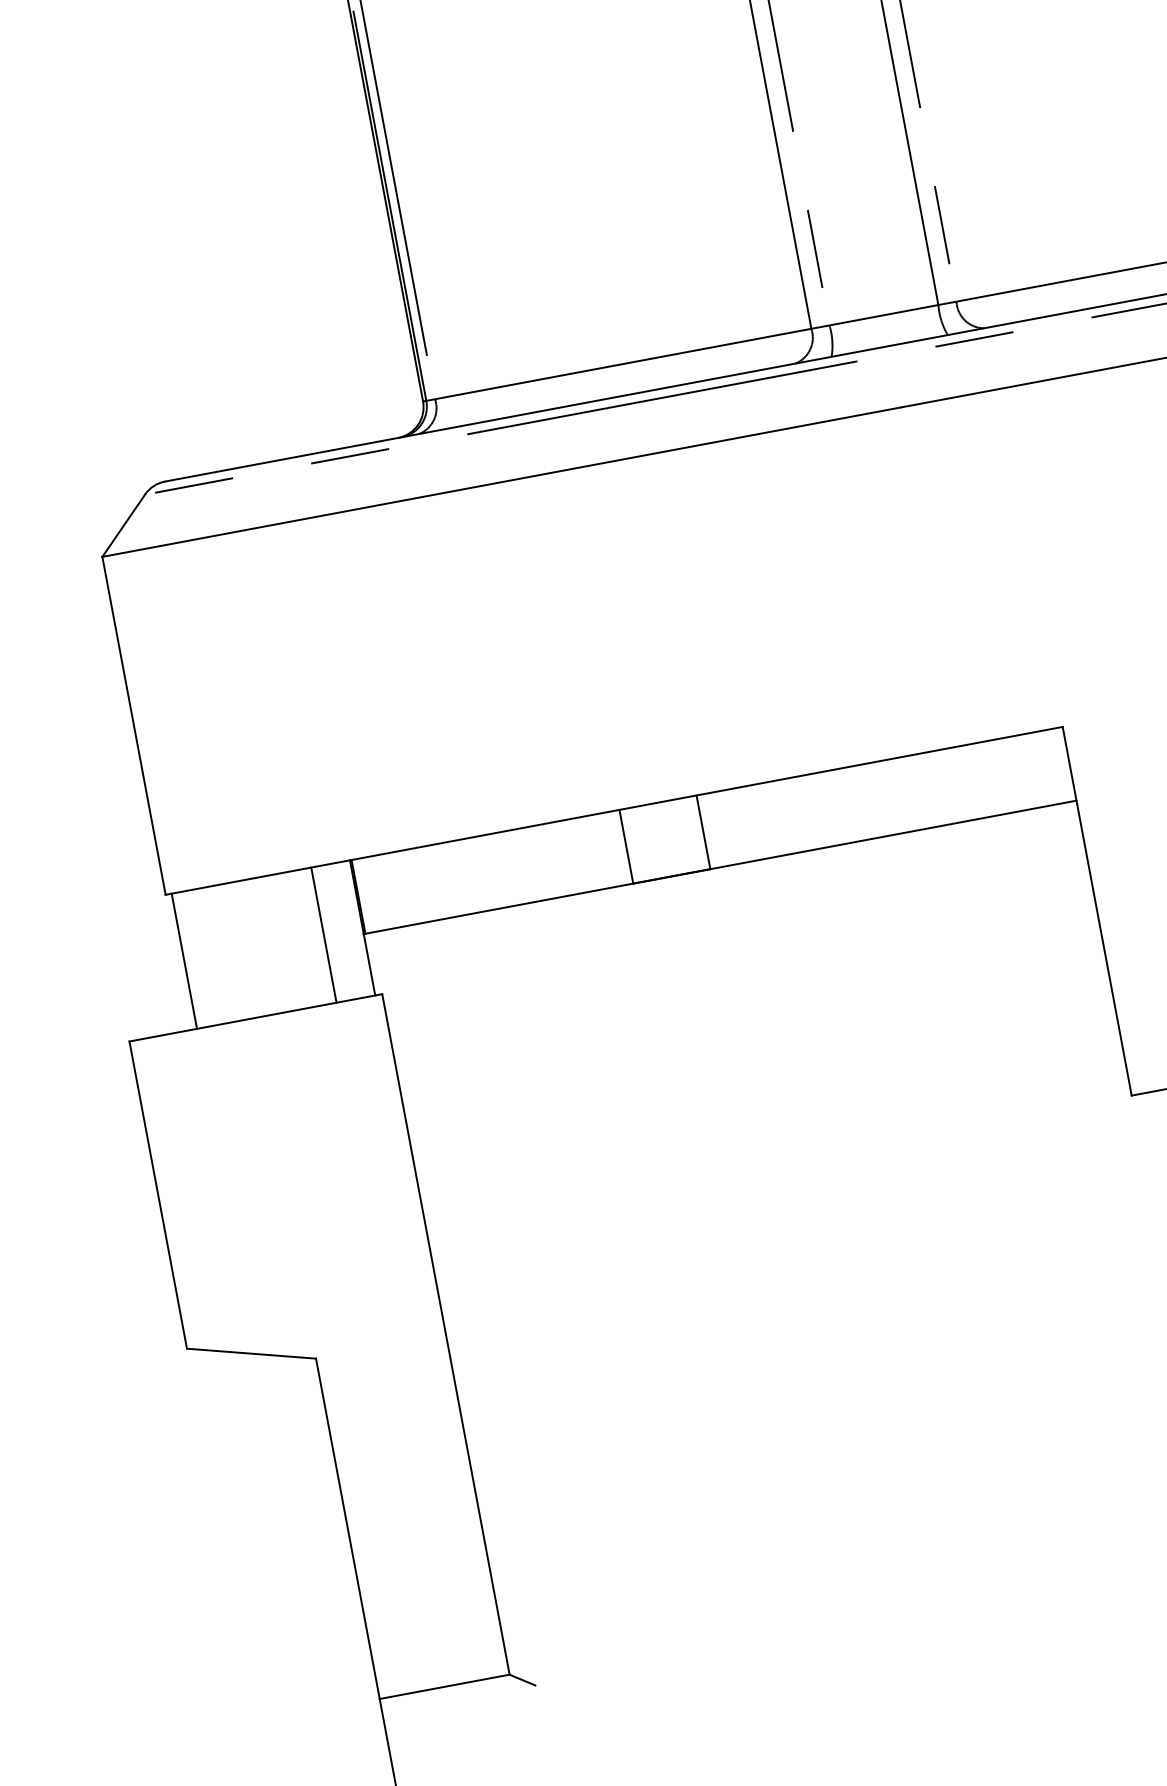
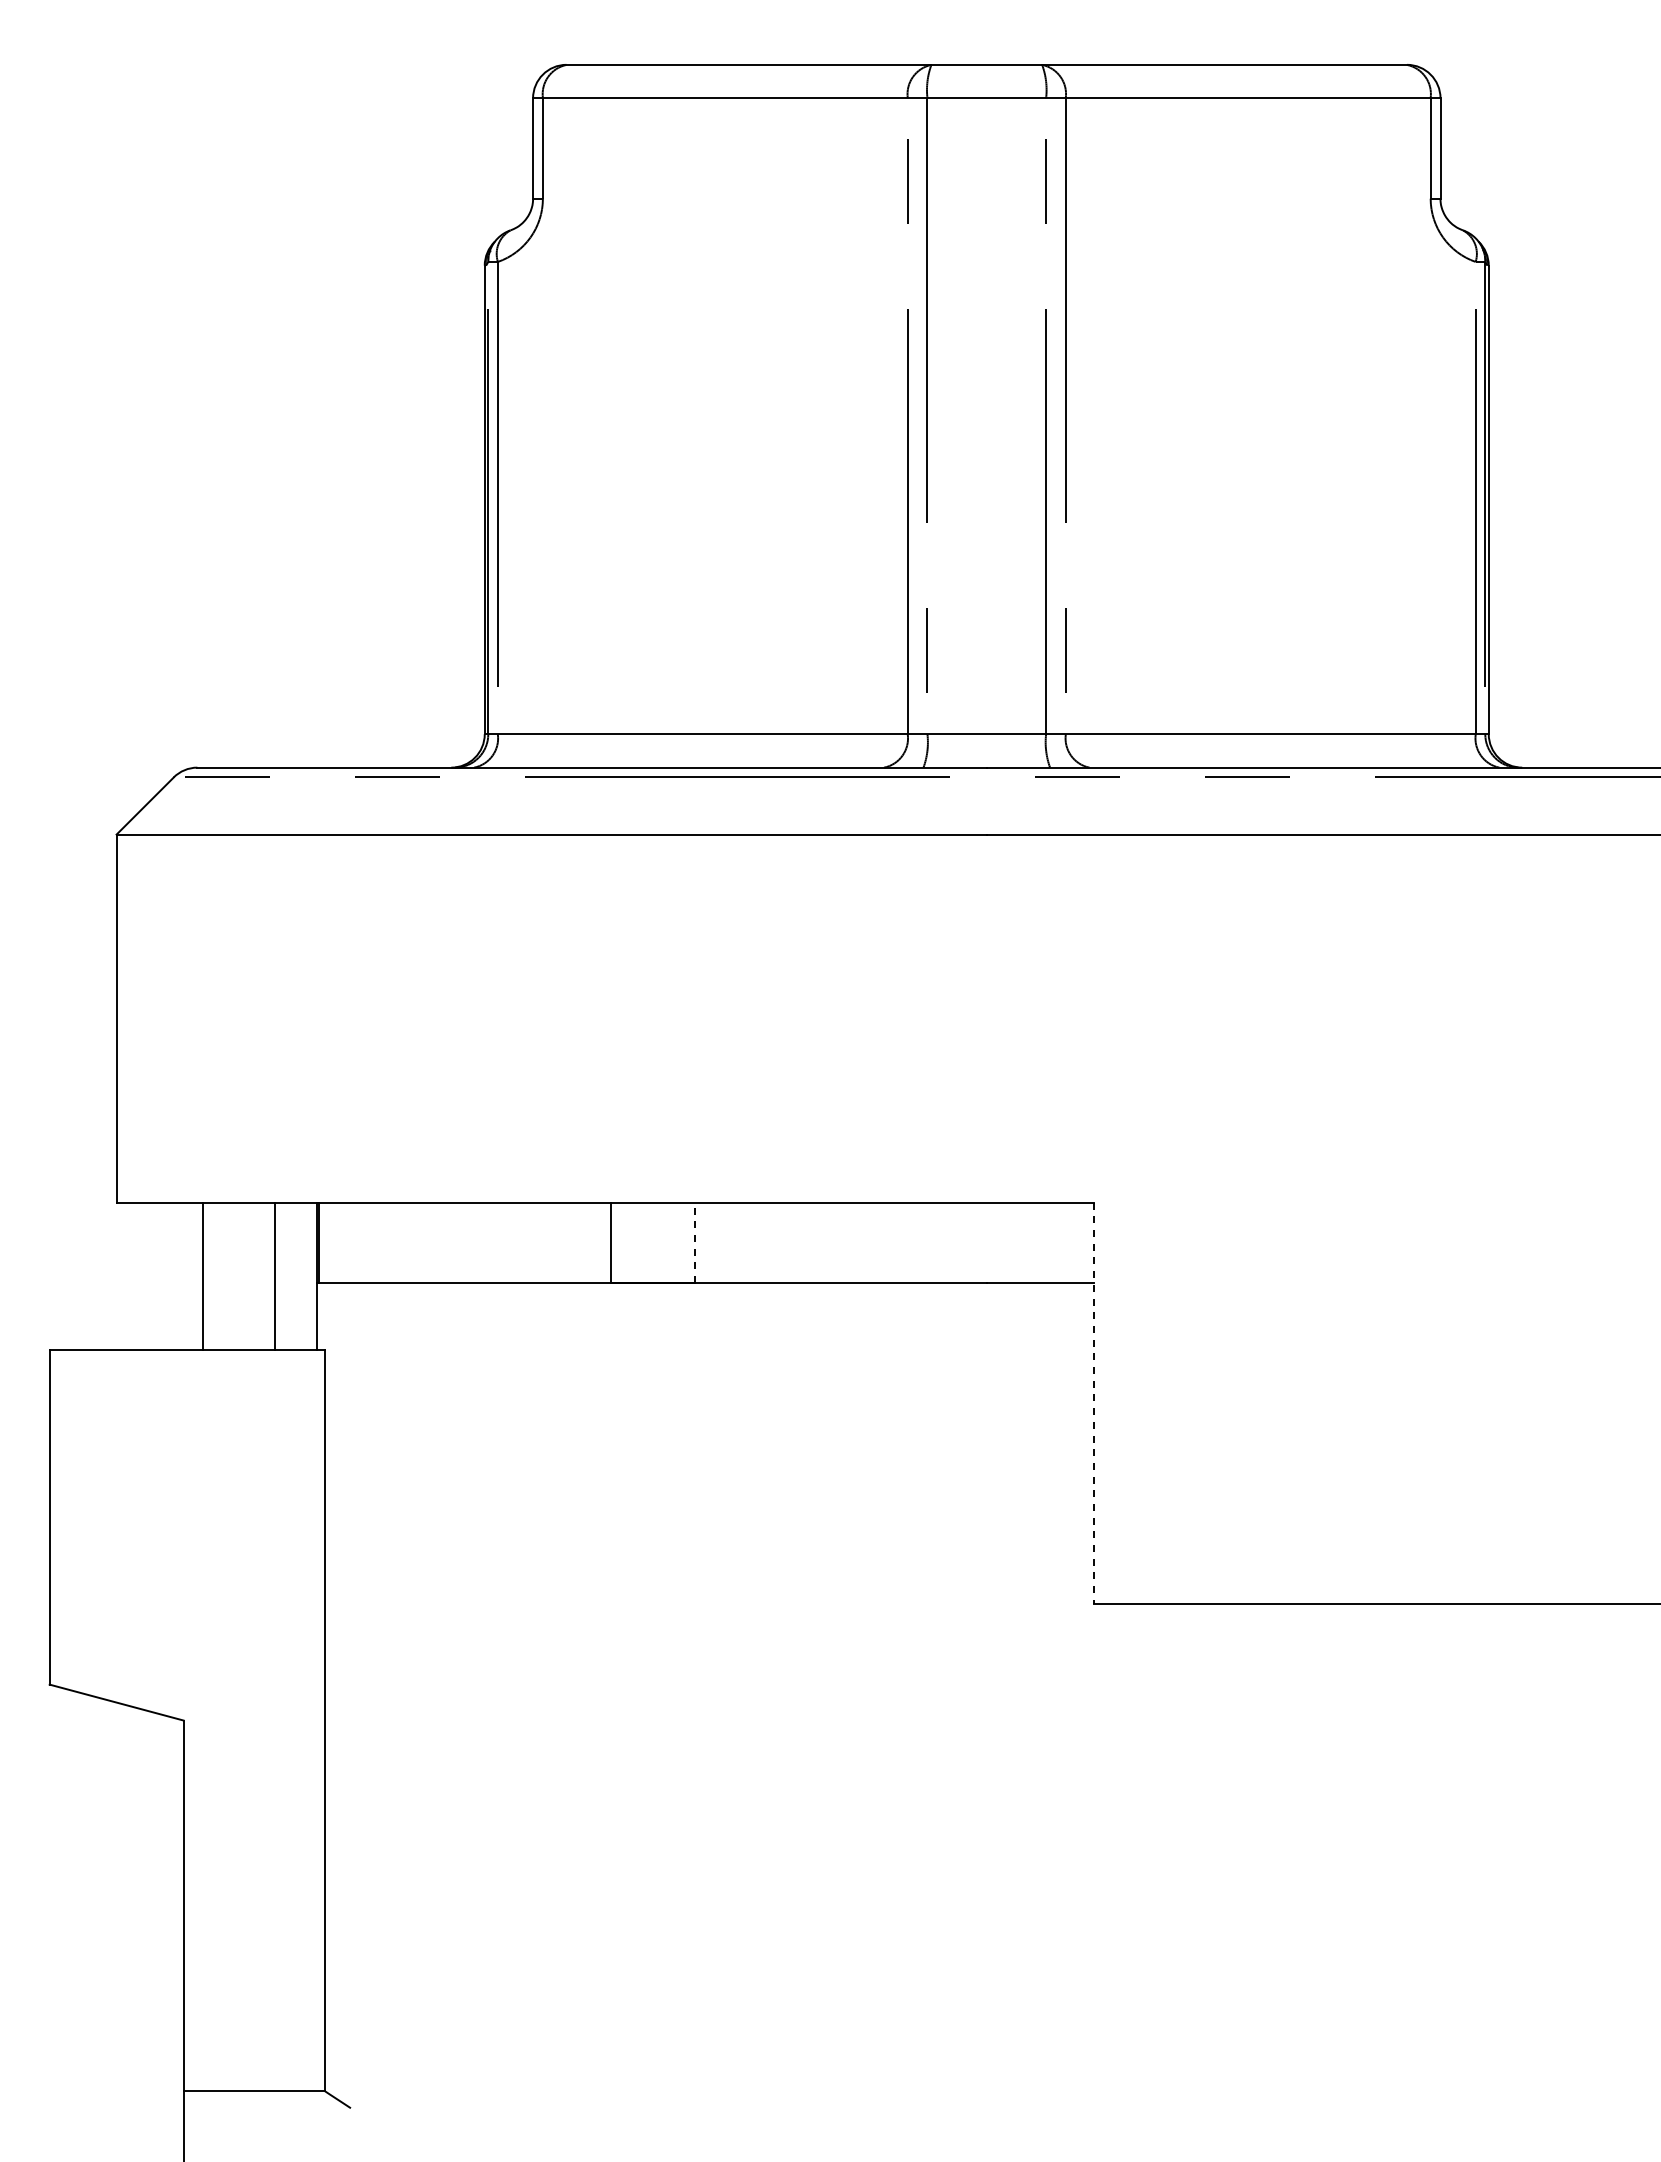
line: (703, 831) -> (695, 1242), solid -> dashed
line: (1096, 911) -> (1093, 1403), solid -> dashed
line: (184, 960) -> (203, 1275), moved

